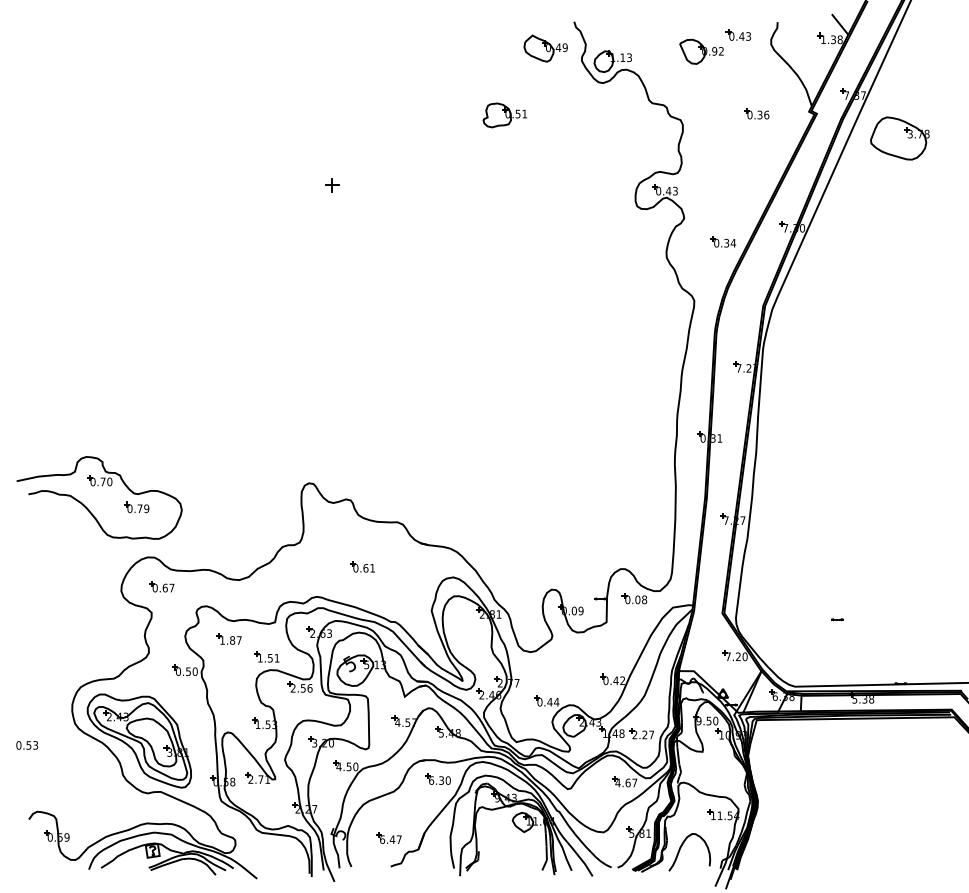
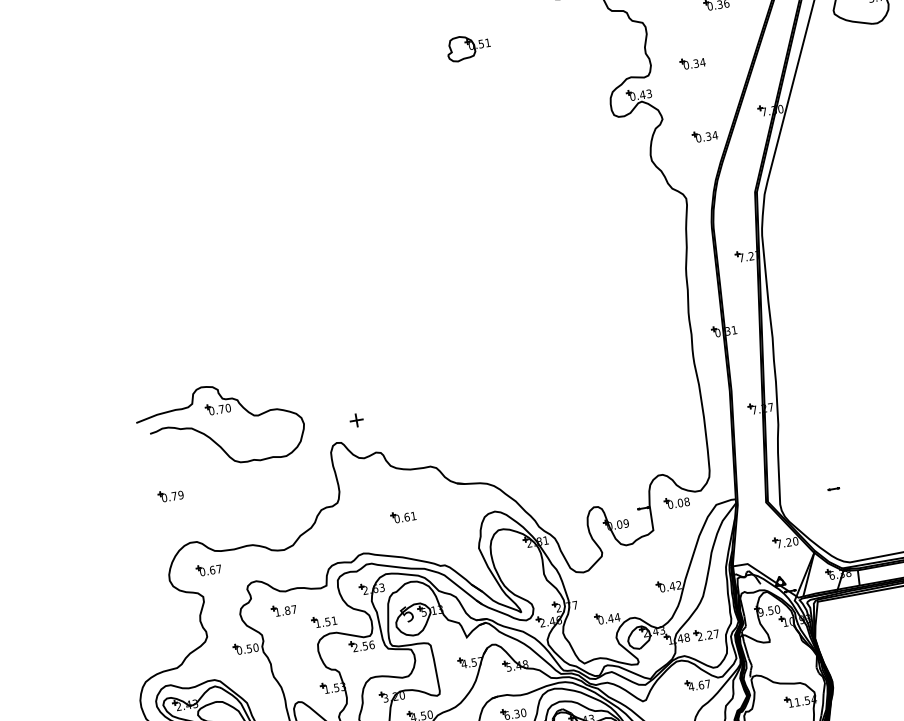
part: (722, 167) -> (691, 62), added
part: (332, 185) -> (356, 420), moved
part: (98, 486) -> (217, 414), moved
part: (837, 619) -> (833, 488), moved

